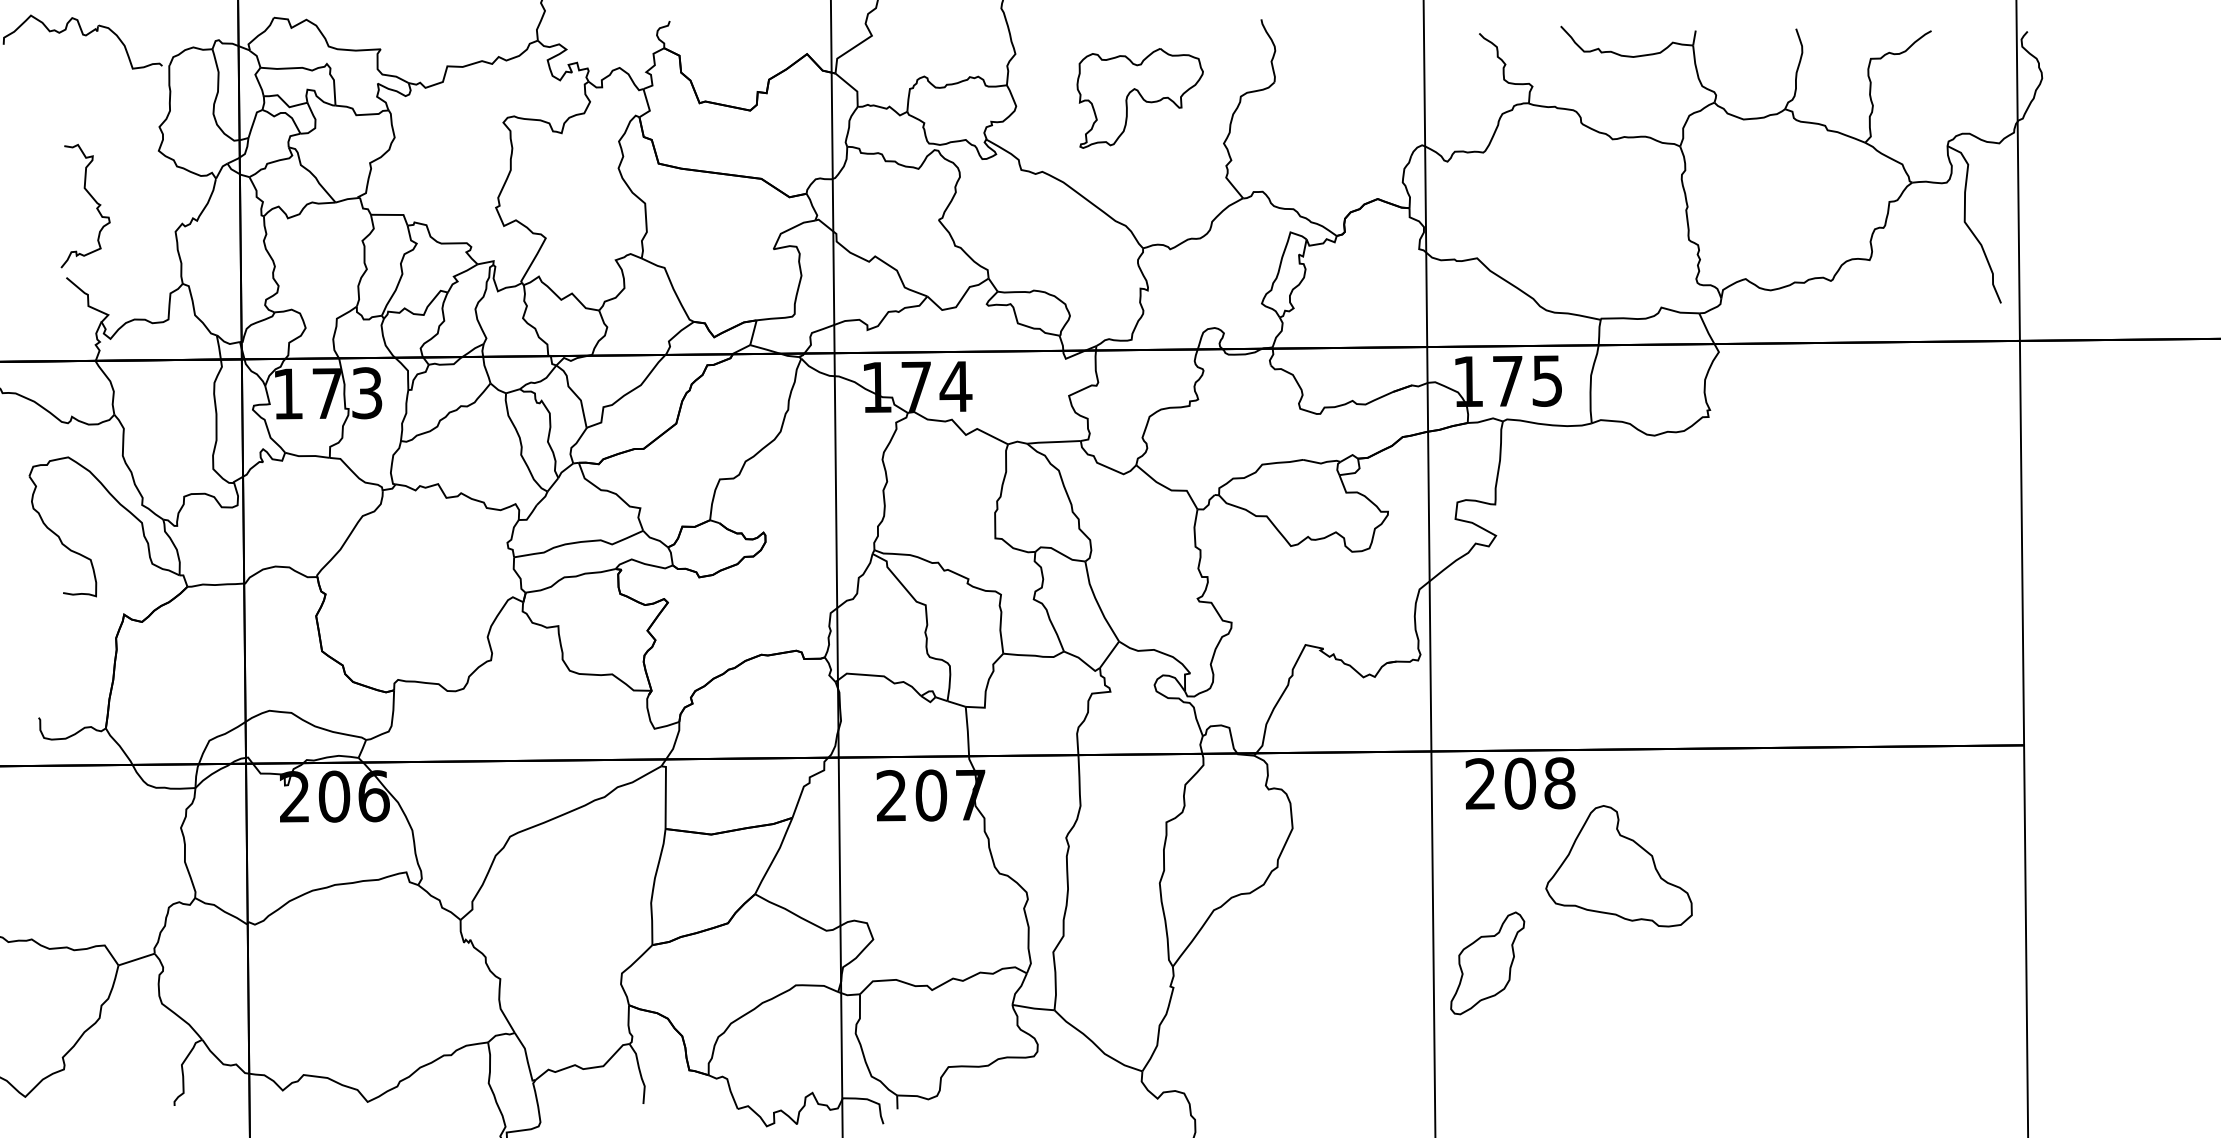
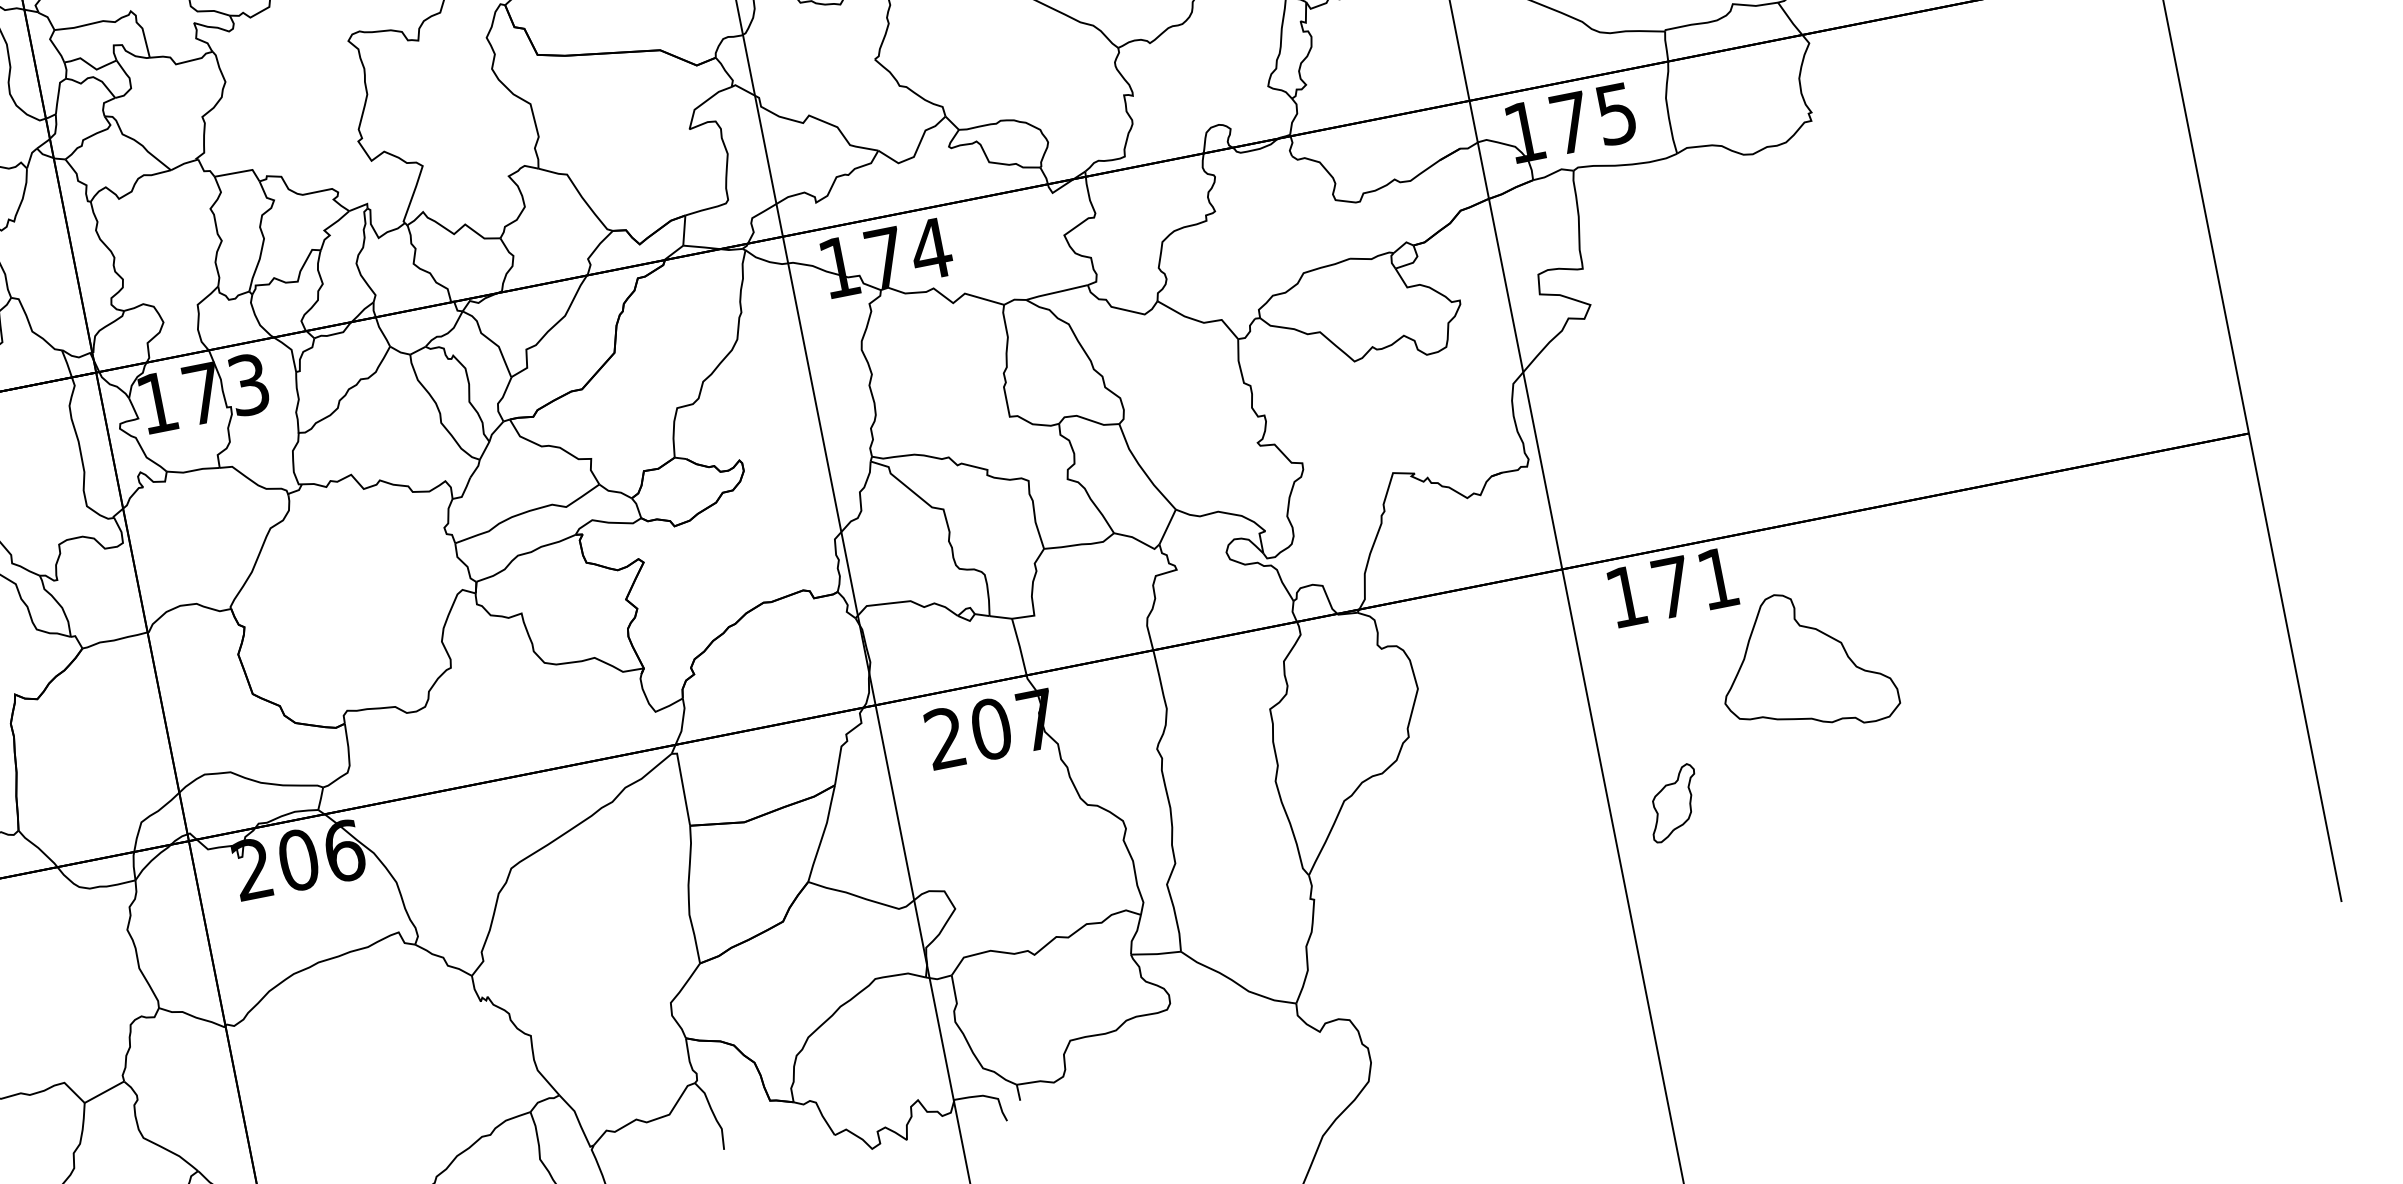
text: (1520, 783) -> (1672, 587), 208 -> 171
part: (1487, 963) -> (1673, 803), size x0.6

